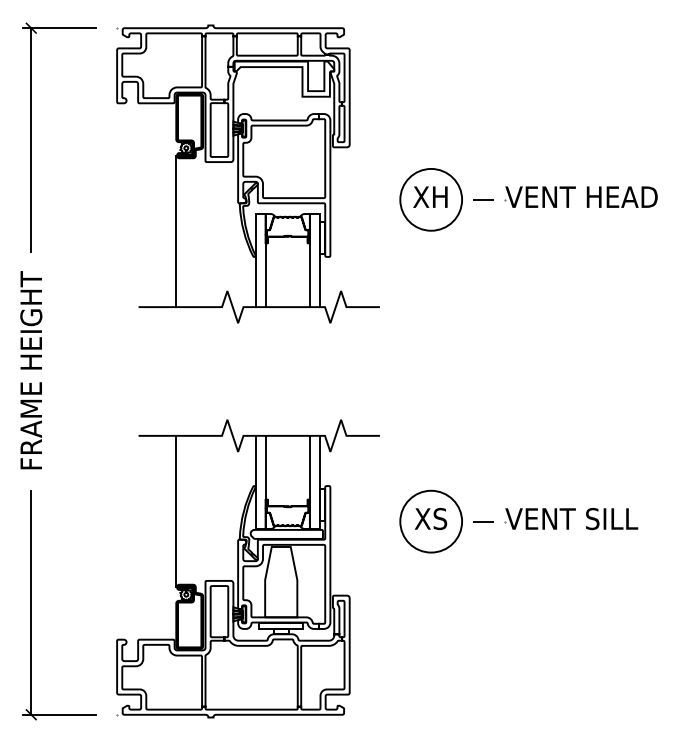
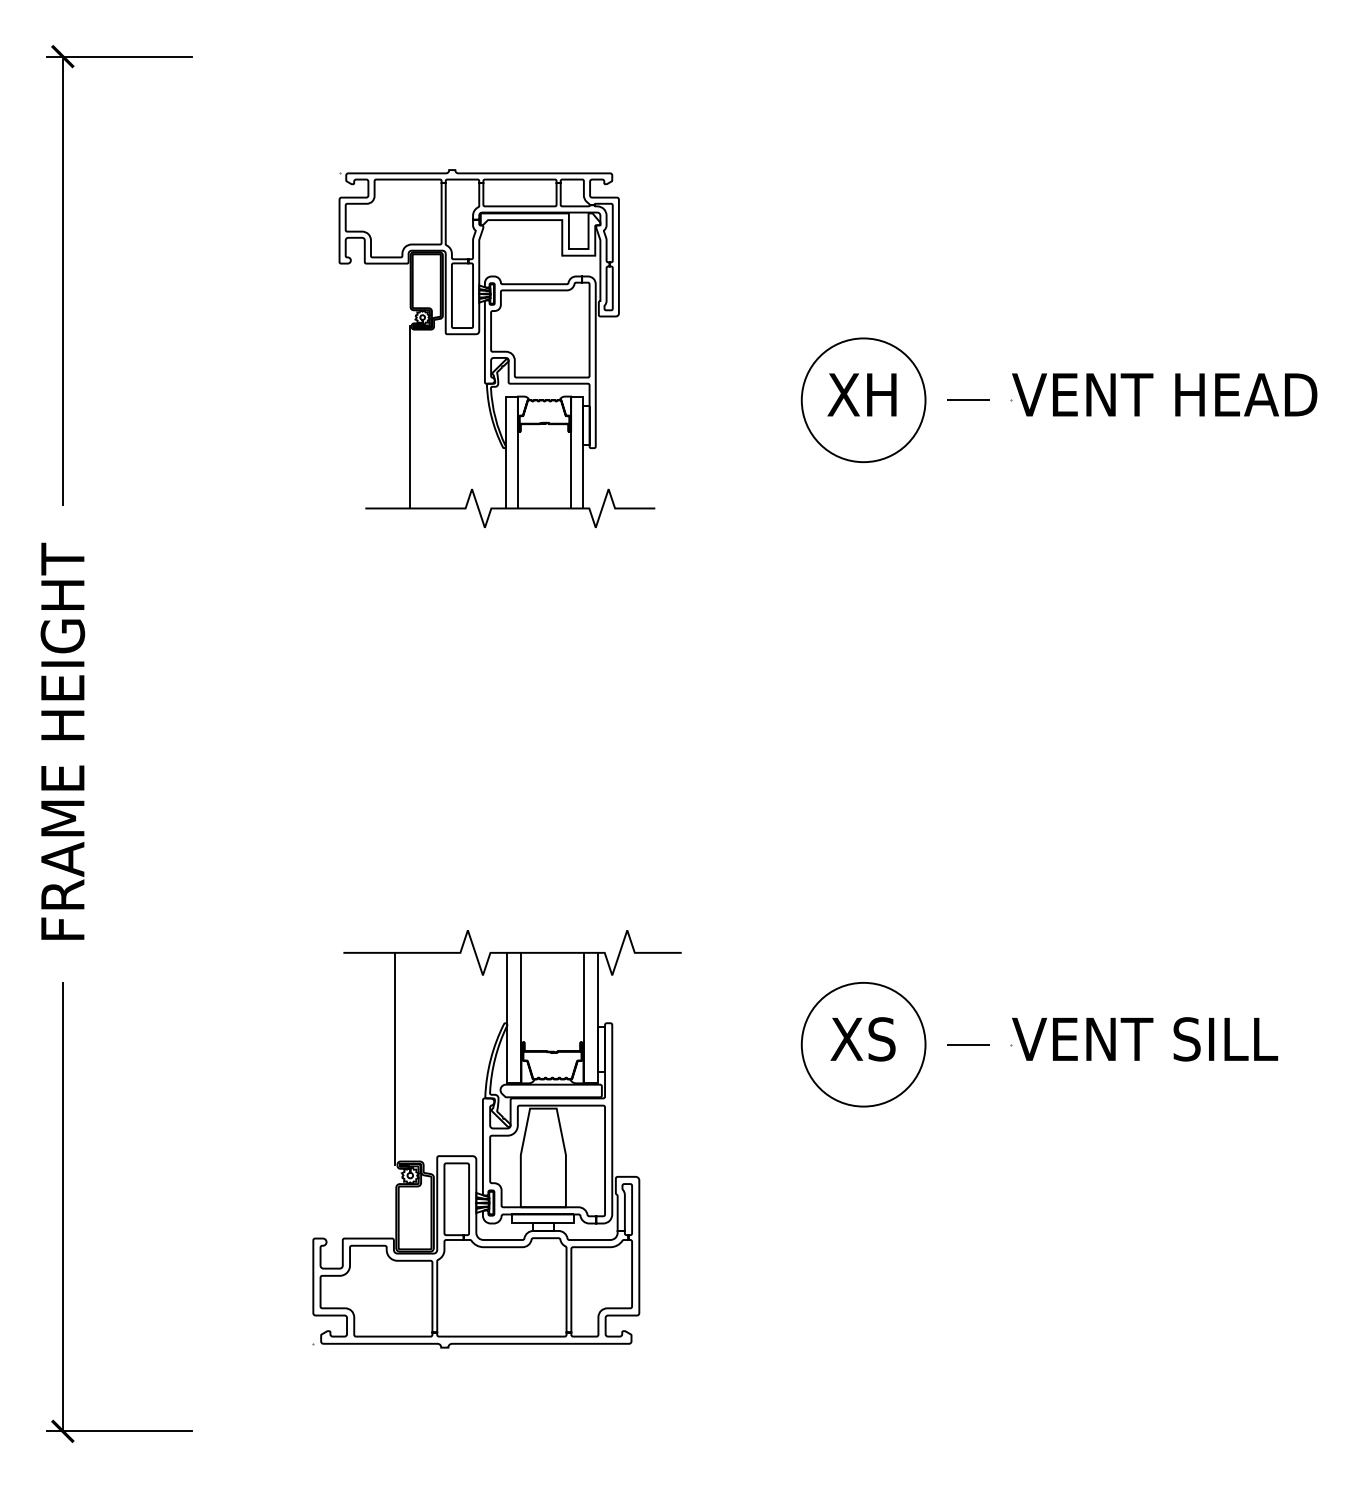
part: (247, 173) -> (495, 347), size x0.6
part: (247, 568) -> (495, 1138), size x0.7

